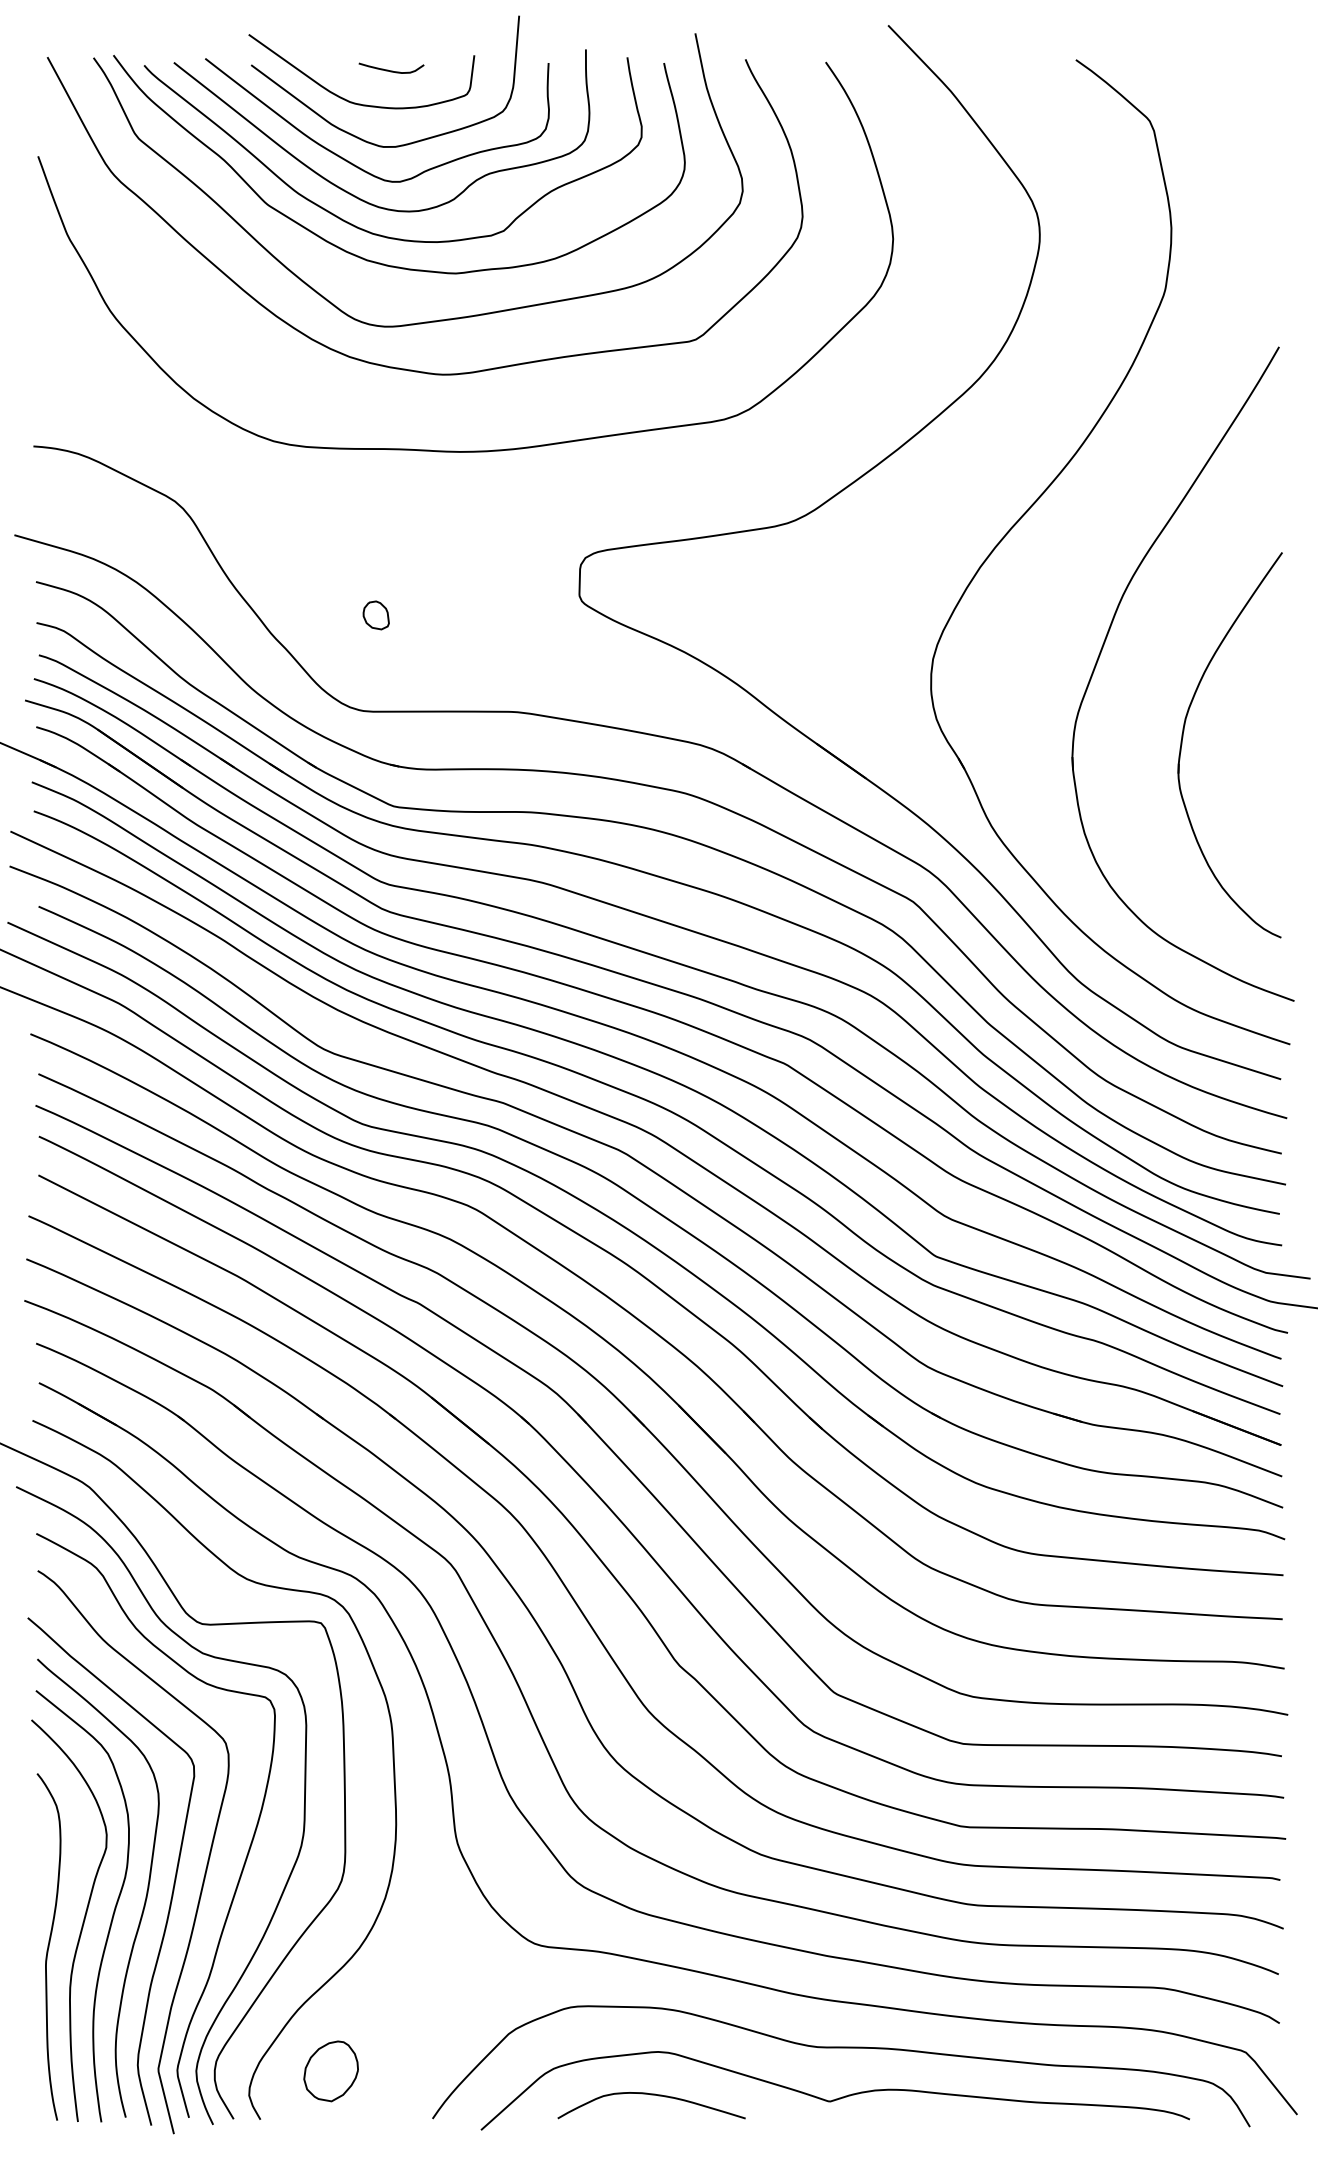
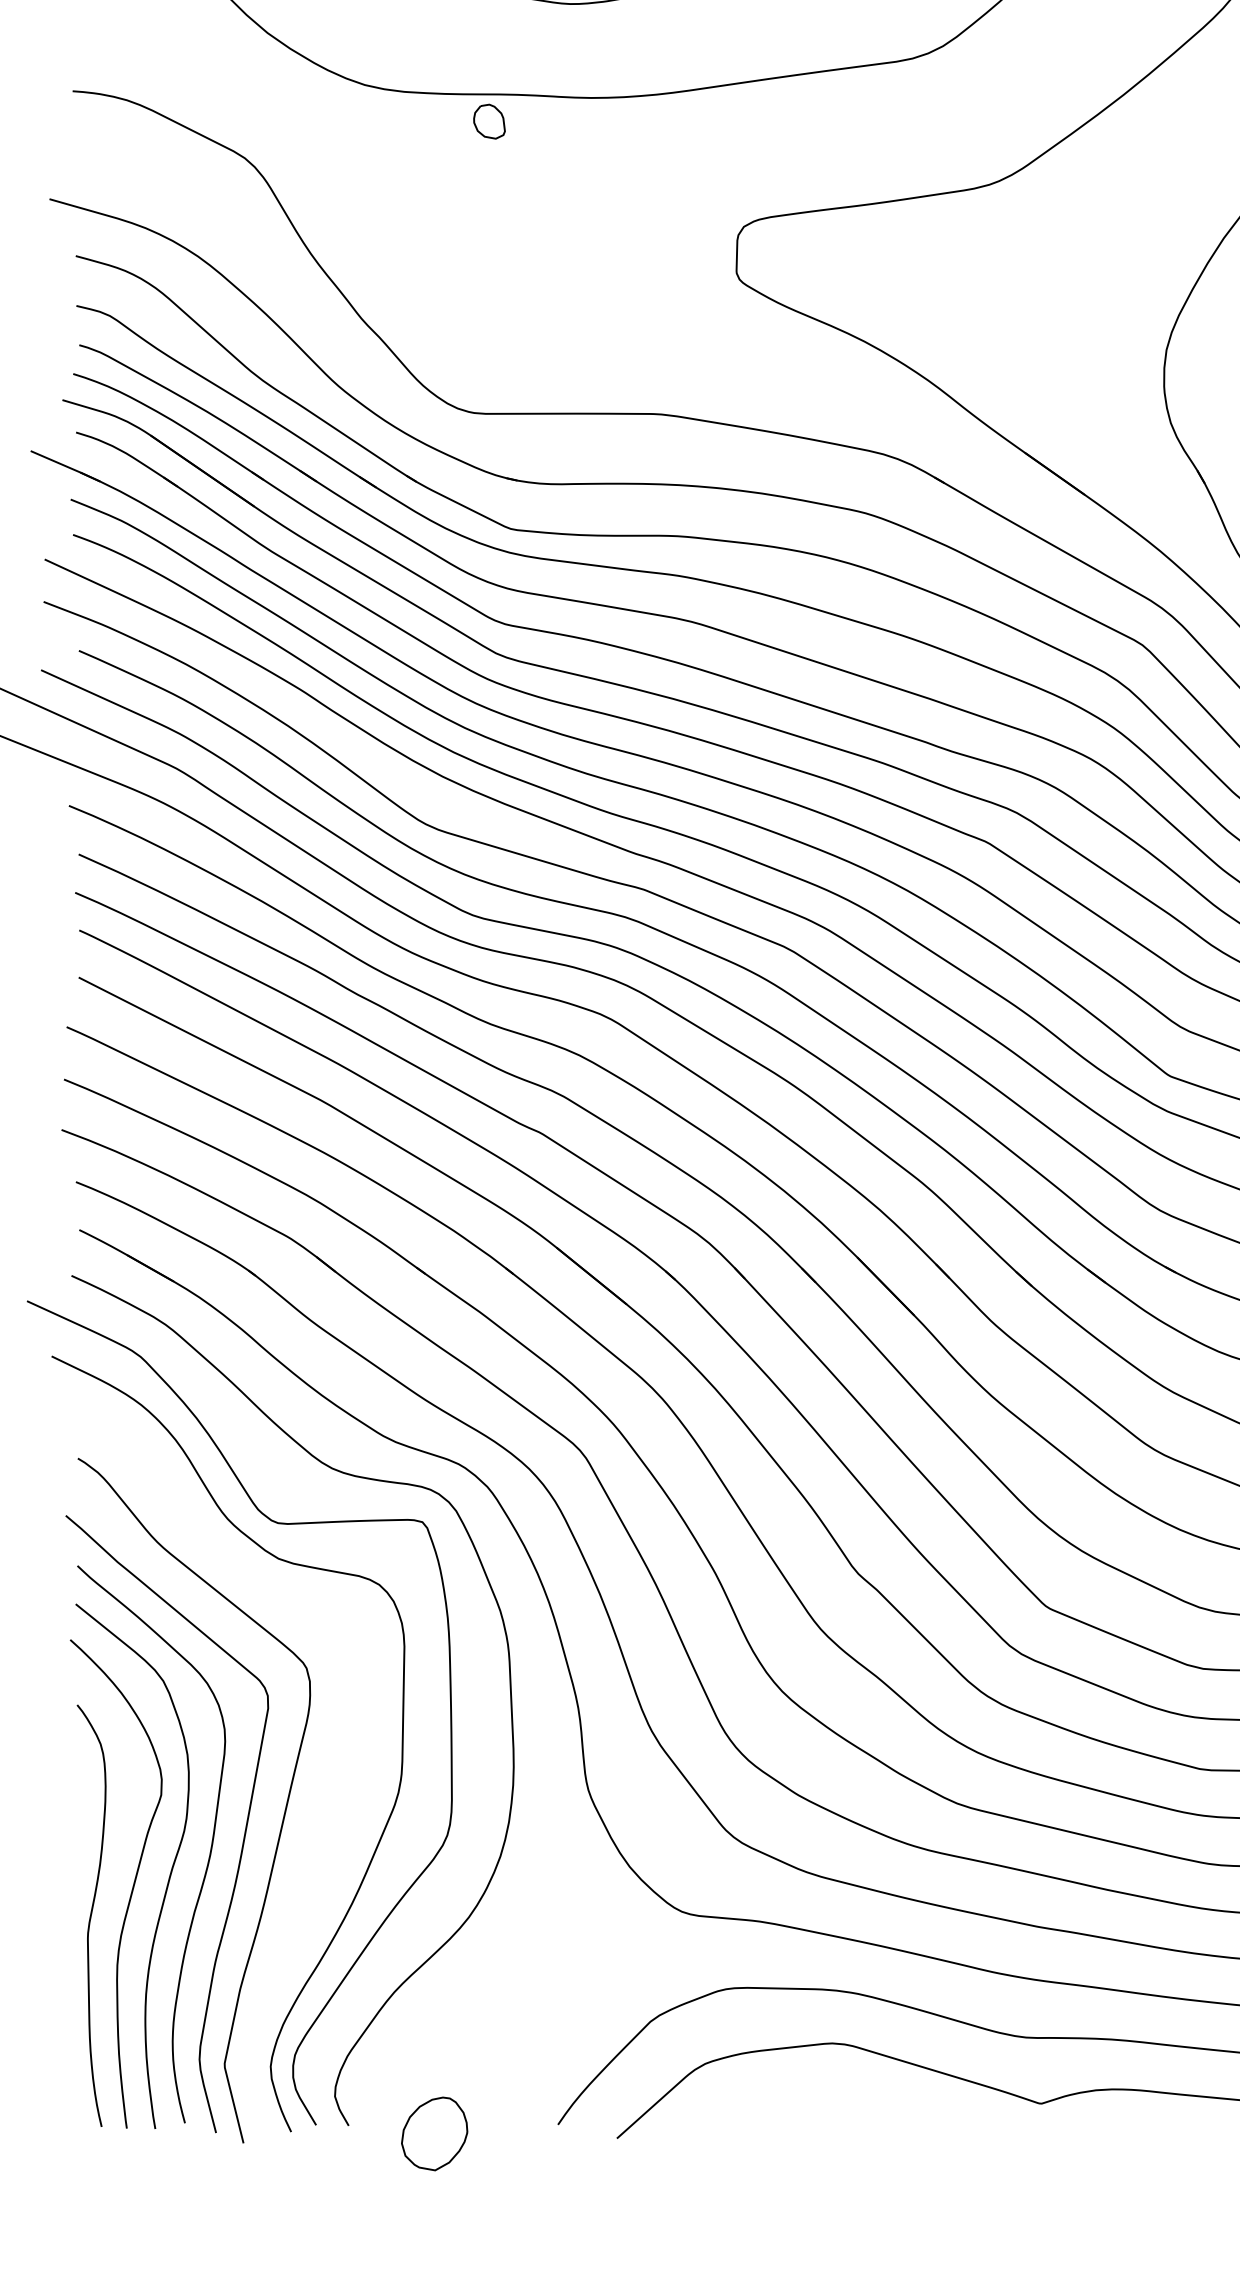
part: (375, 615) -> (488, 121), moved
curve: (246, 1854) -> (331, 1803), removed
part: (330, 2071) -> (433, 2134), moved
curve: (651, 2095) -> (824, 2096), removed

